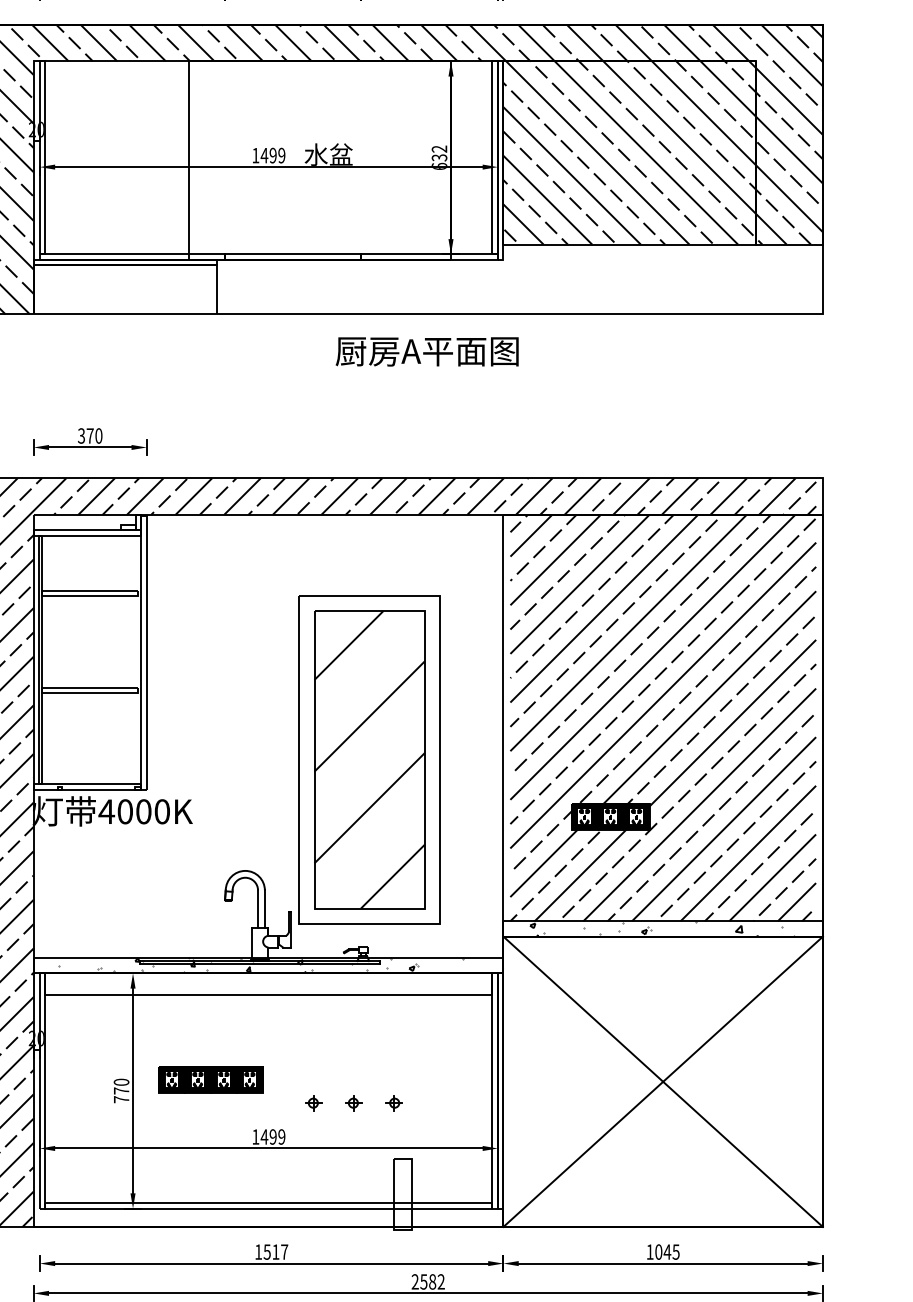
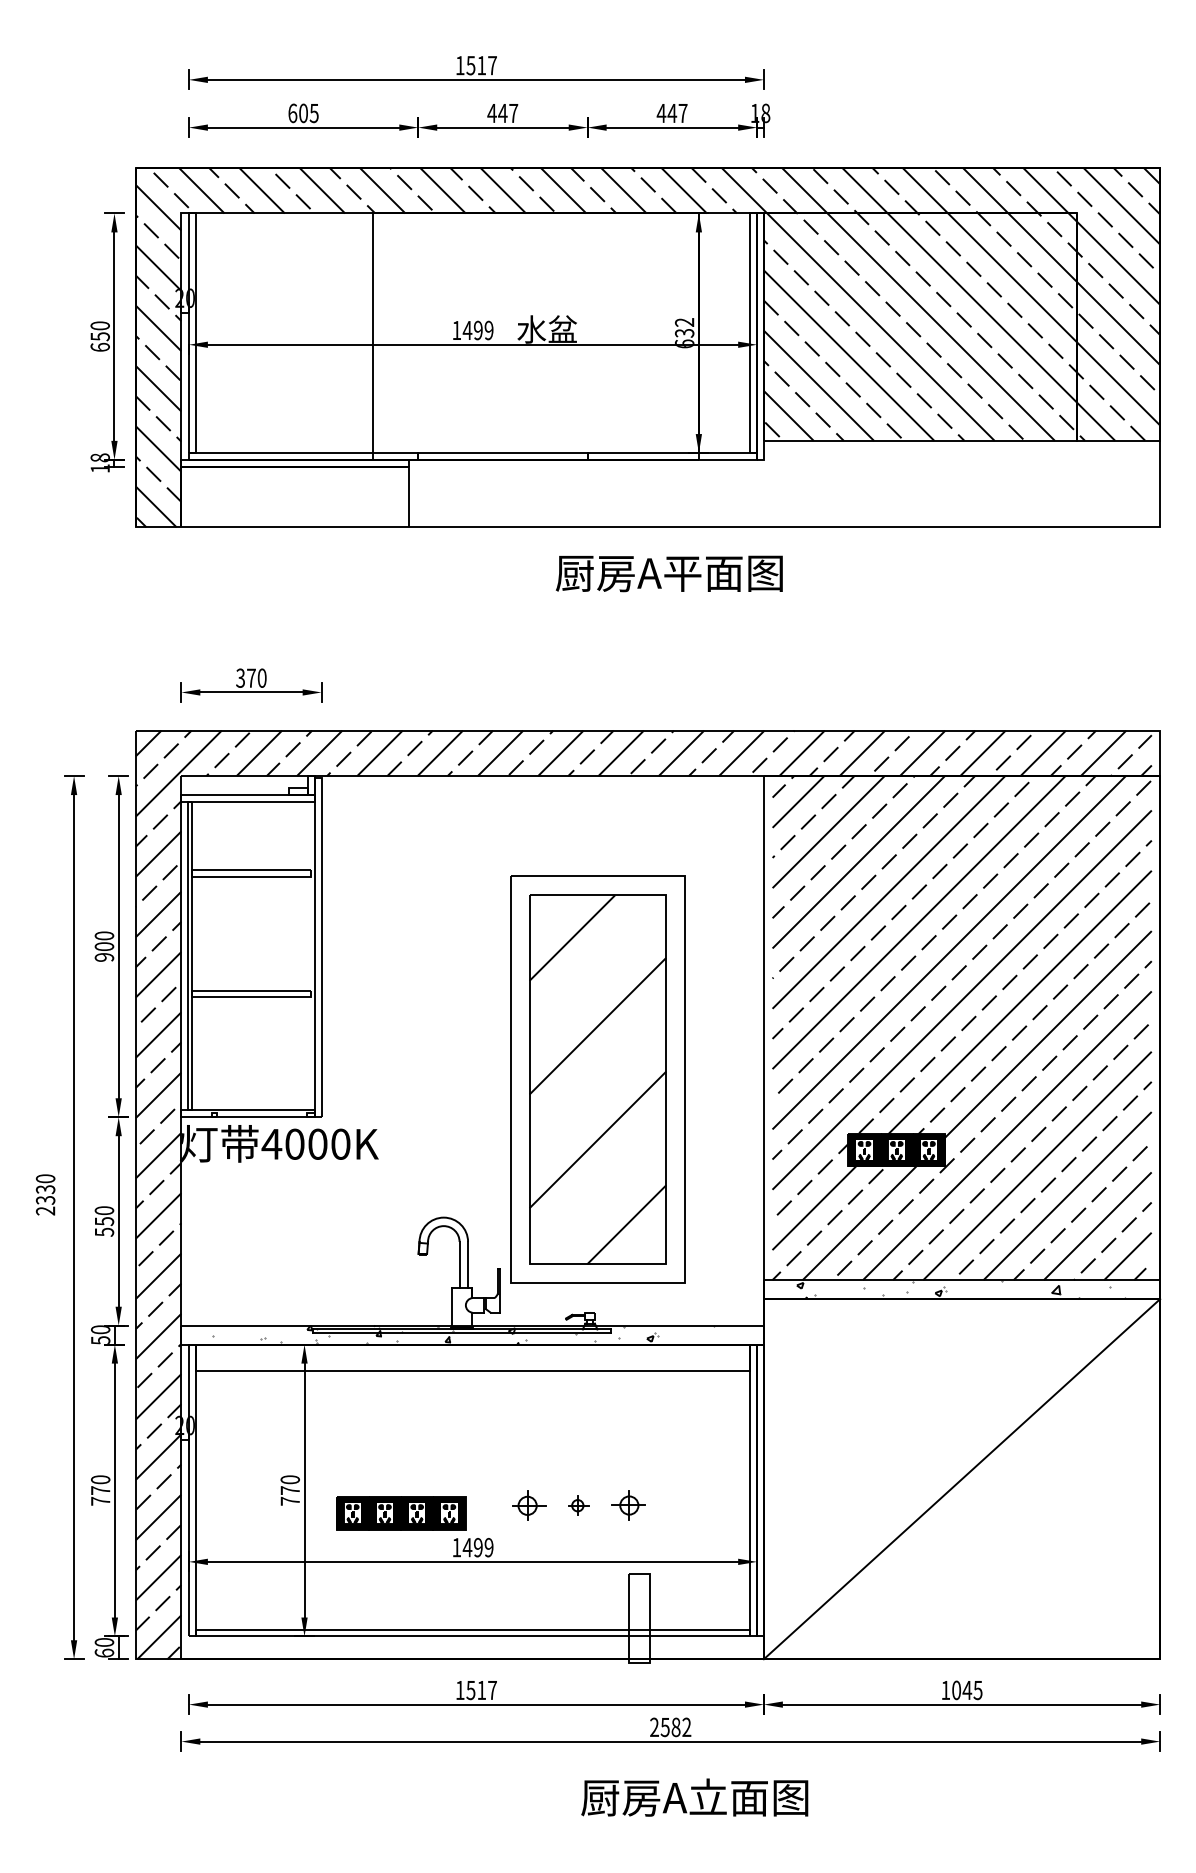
part: (211, 1079) -> (401, 1513), moved
line: (662, 1082) -> (961, 1479), removed
part: (313, 1103) -> (528, 1505), size x1.6
part: (394, 1103) -> (628, 1505), size x1.6

